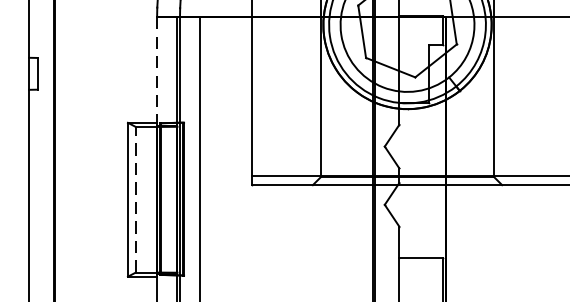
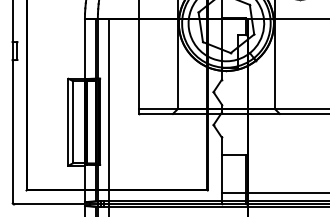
line: (156, 69) -> (84, 48), dashed -> solid
line: (135, 198) -> (72, 121), dashed -> solid

